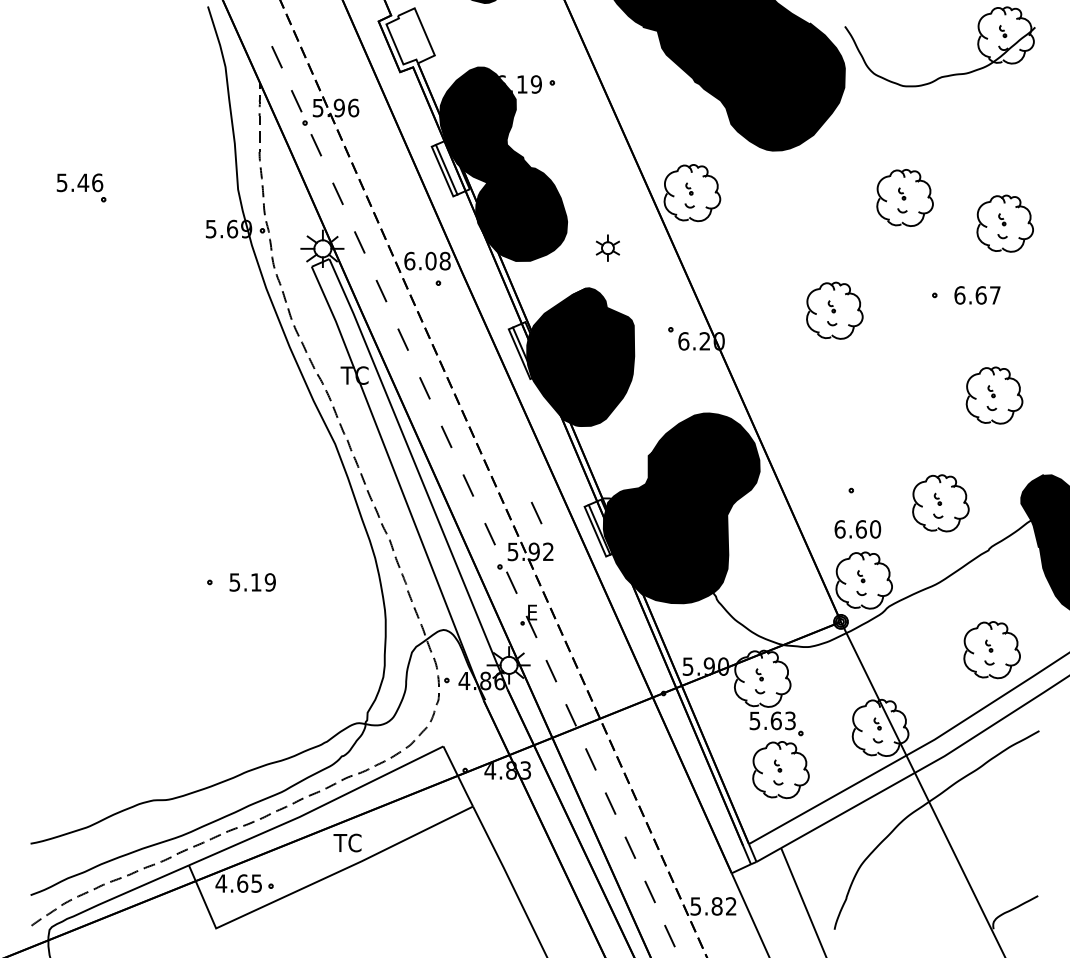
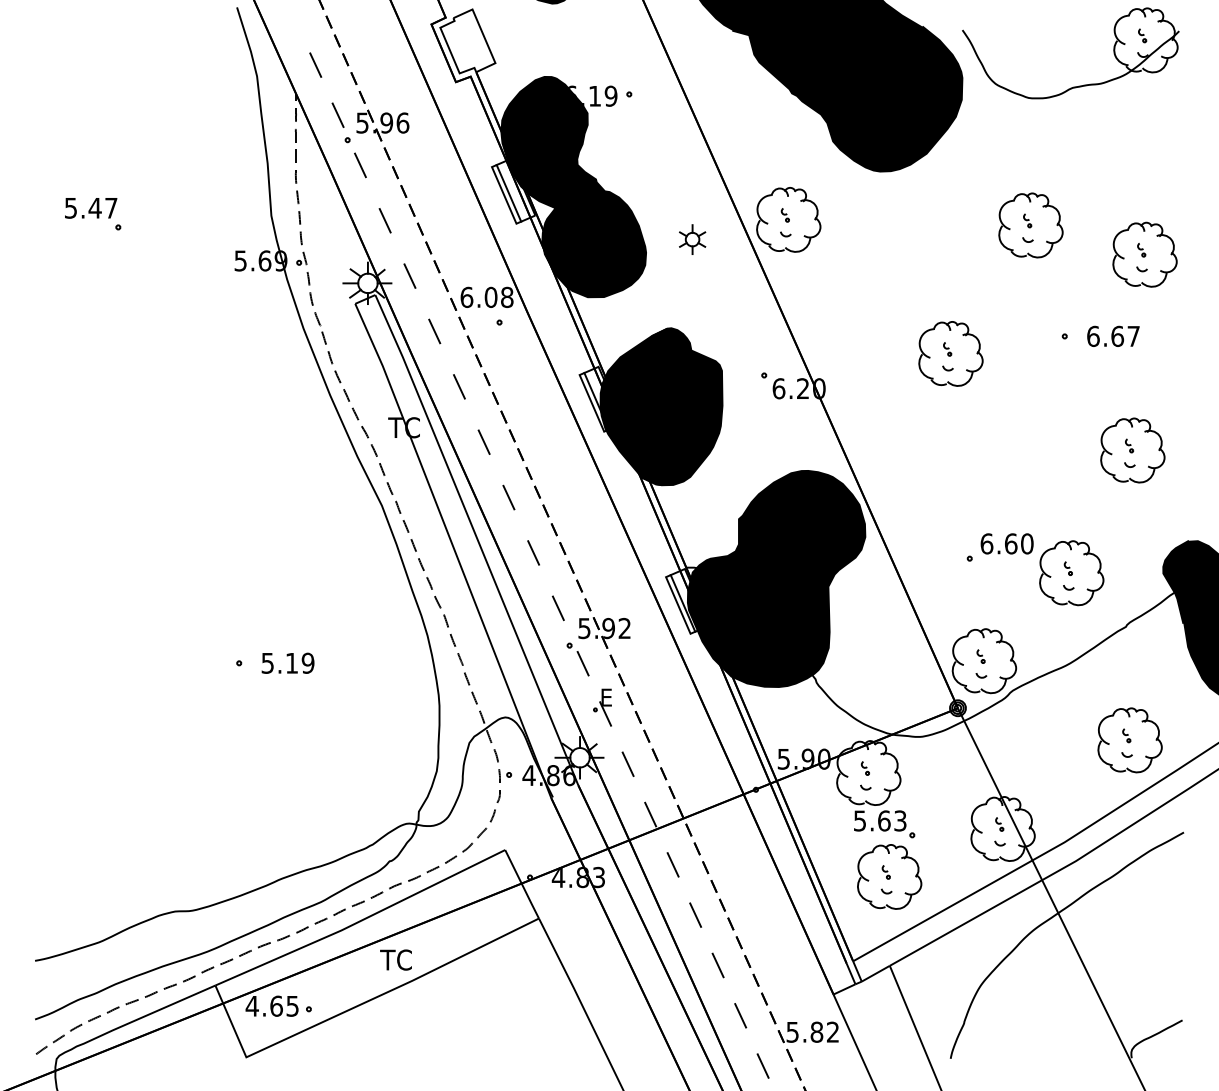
text: (97, 182) -> (111, 207), 5.46 -> 5.47
part: (607, 248) -> (692, 239), moved
line: (535, 512) -> (610, 583), removed
text: (857, 529) -> (1006, 543), moved

